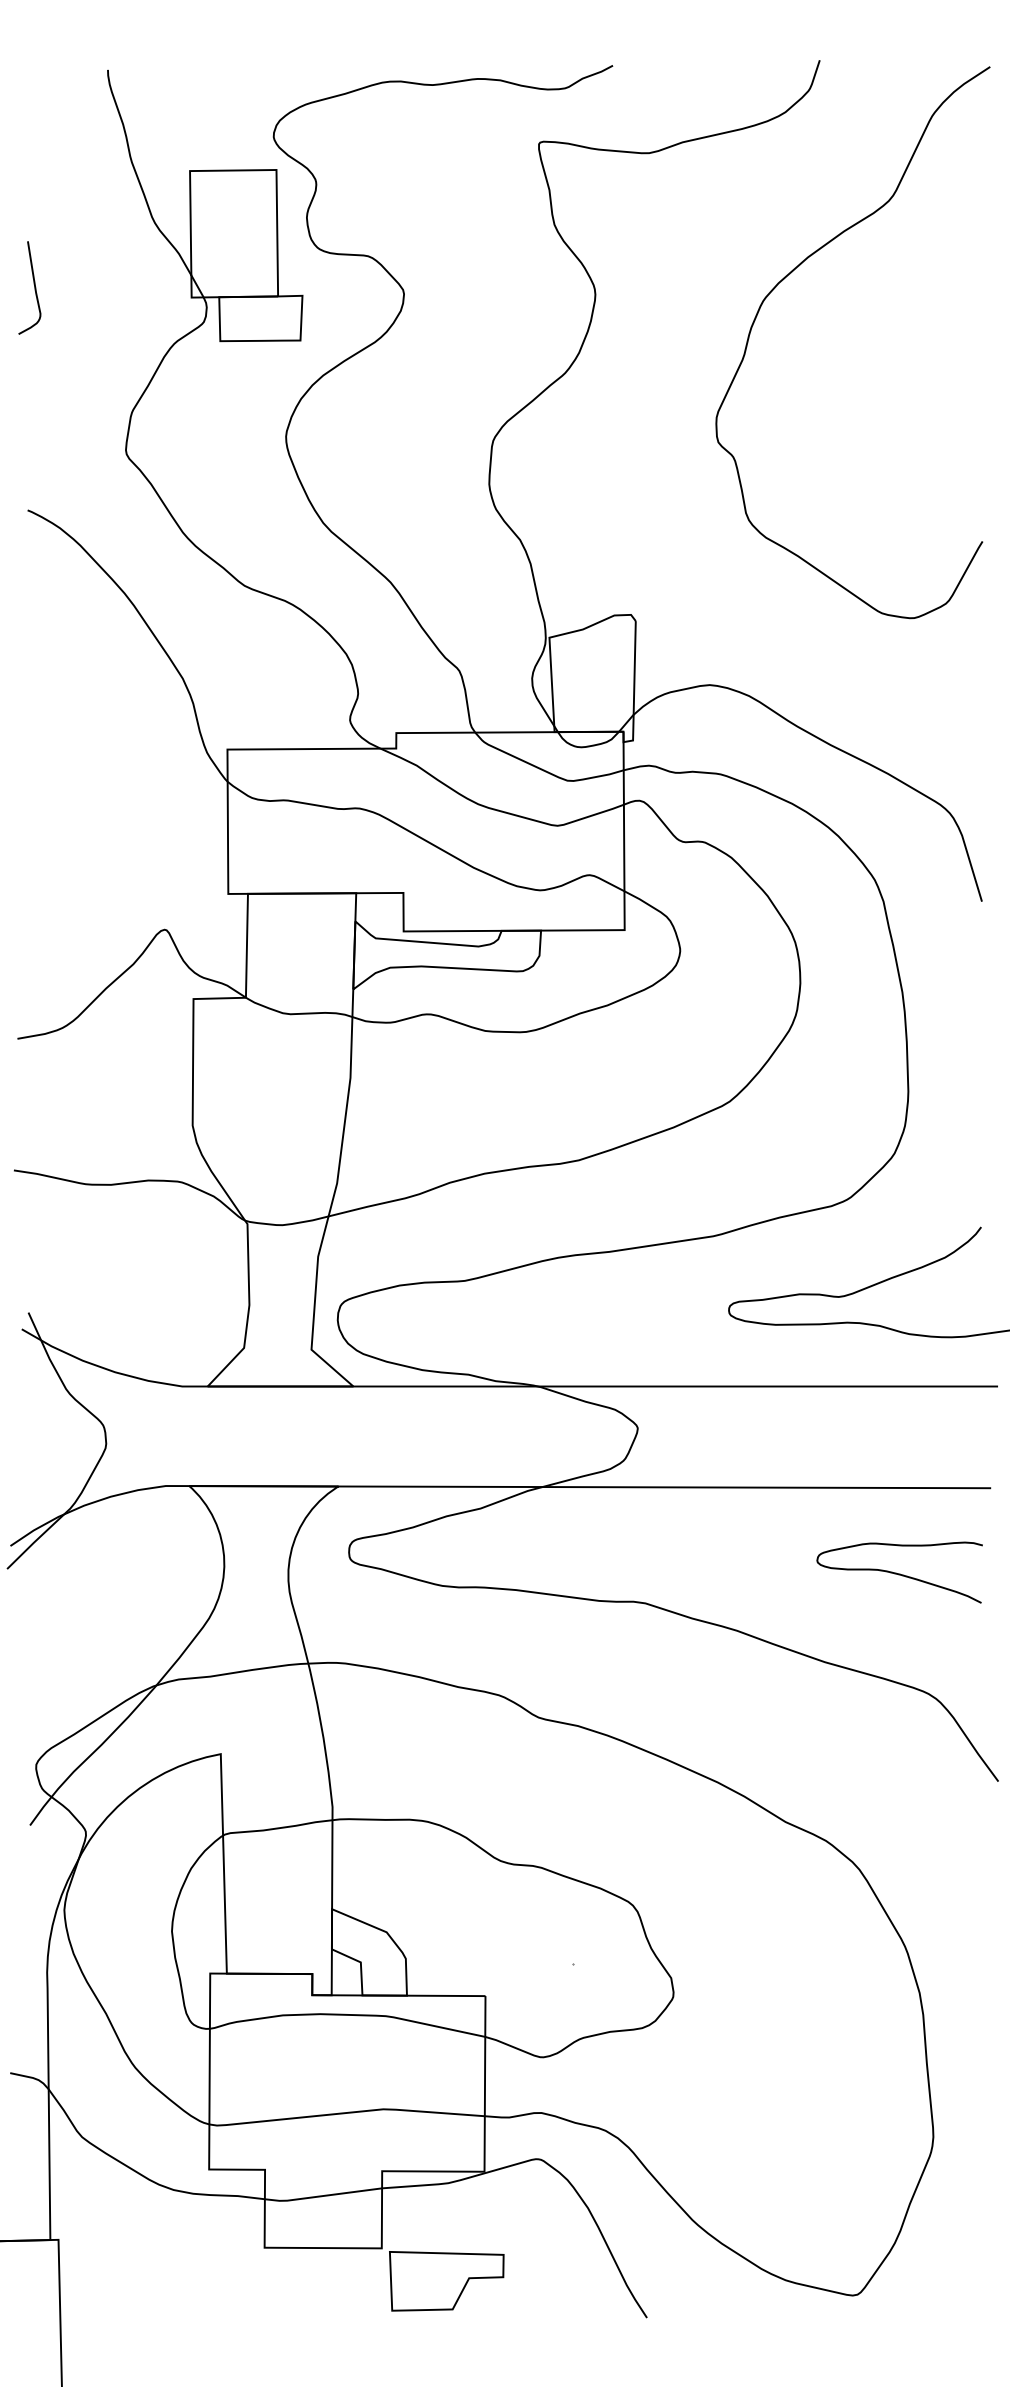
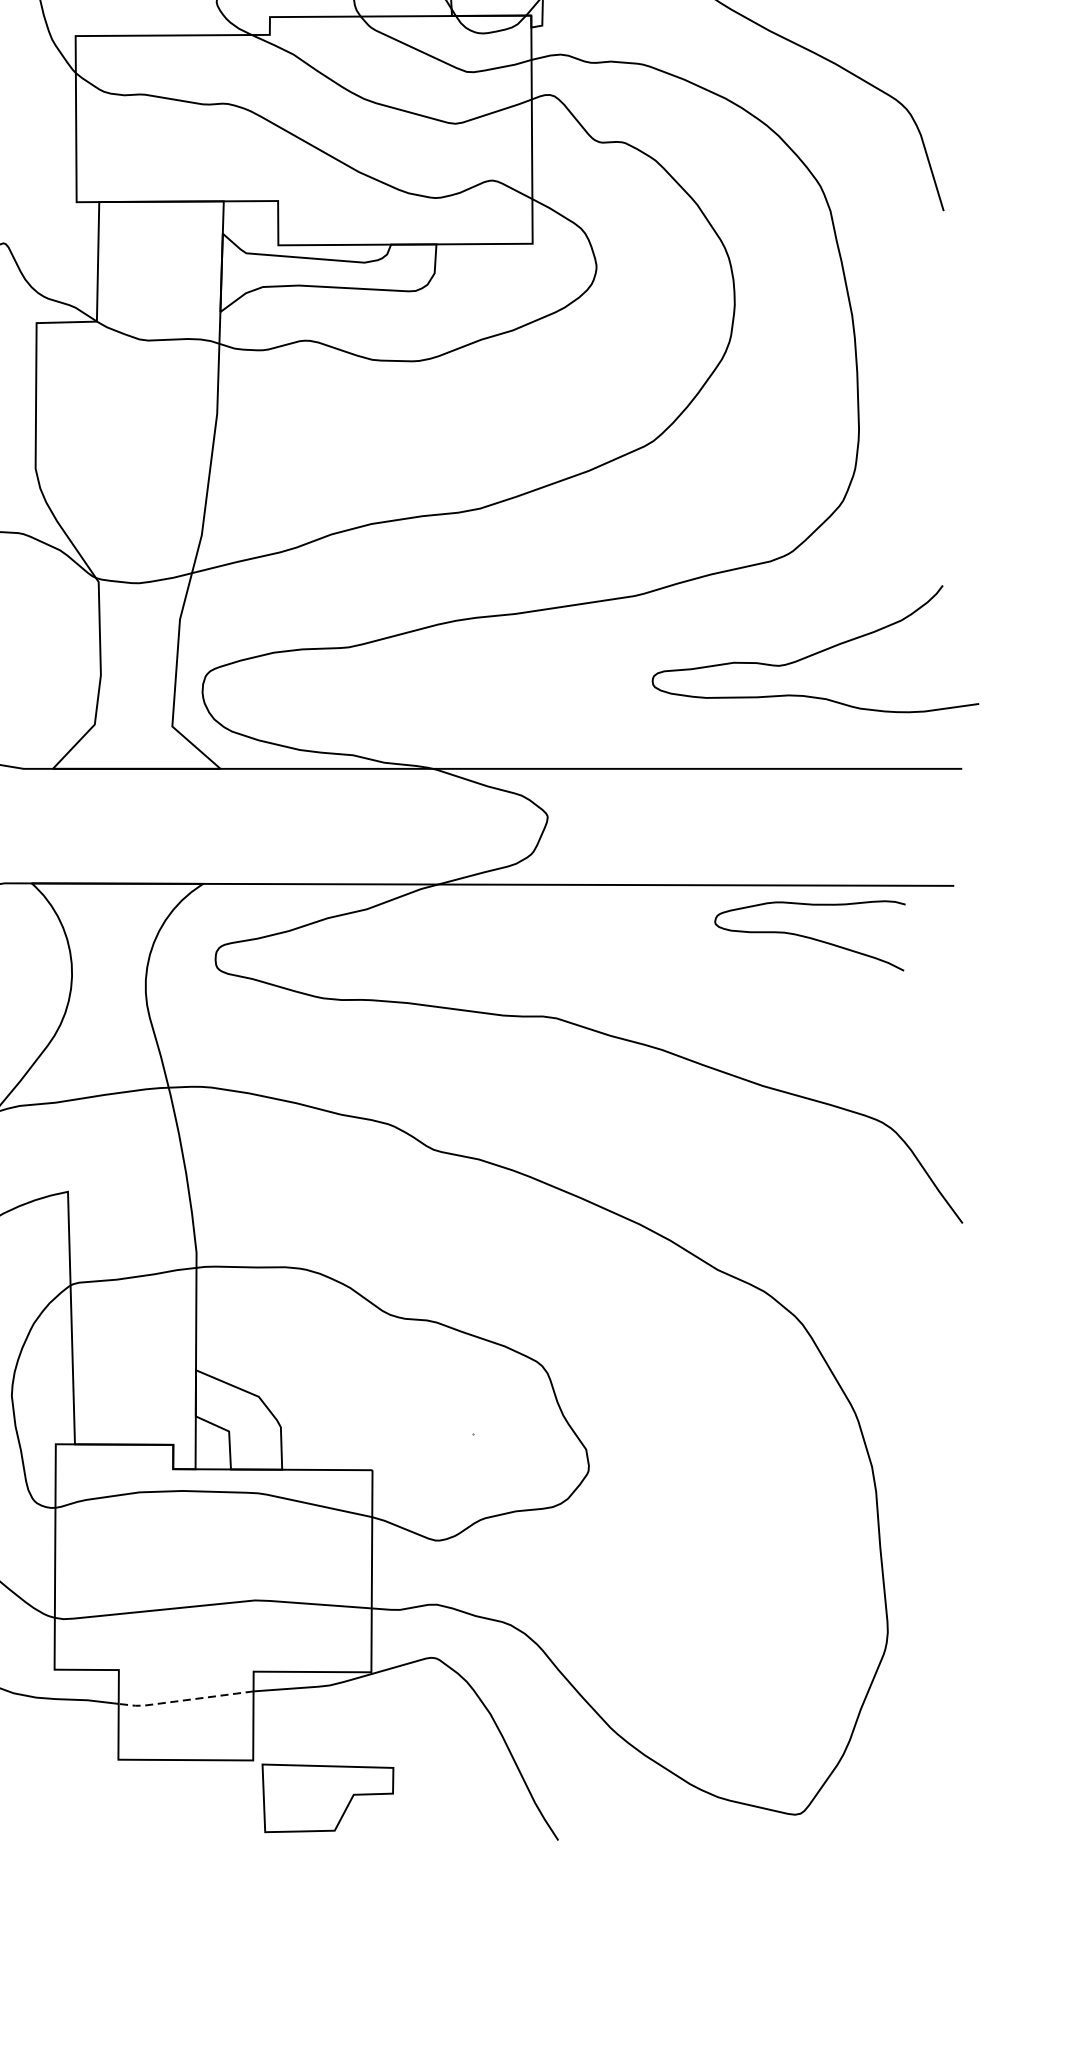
curve: (899, 1573) -> (809, 936), moved
line: (321, 2196) -> (183, 1700), solid -> dashed

